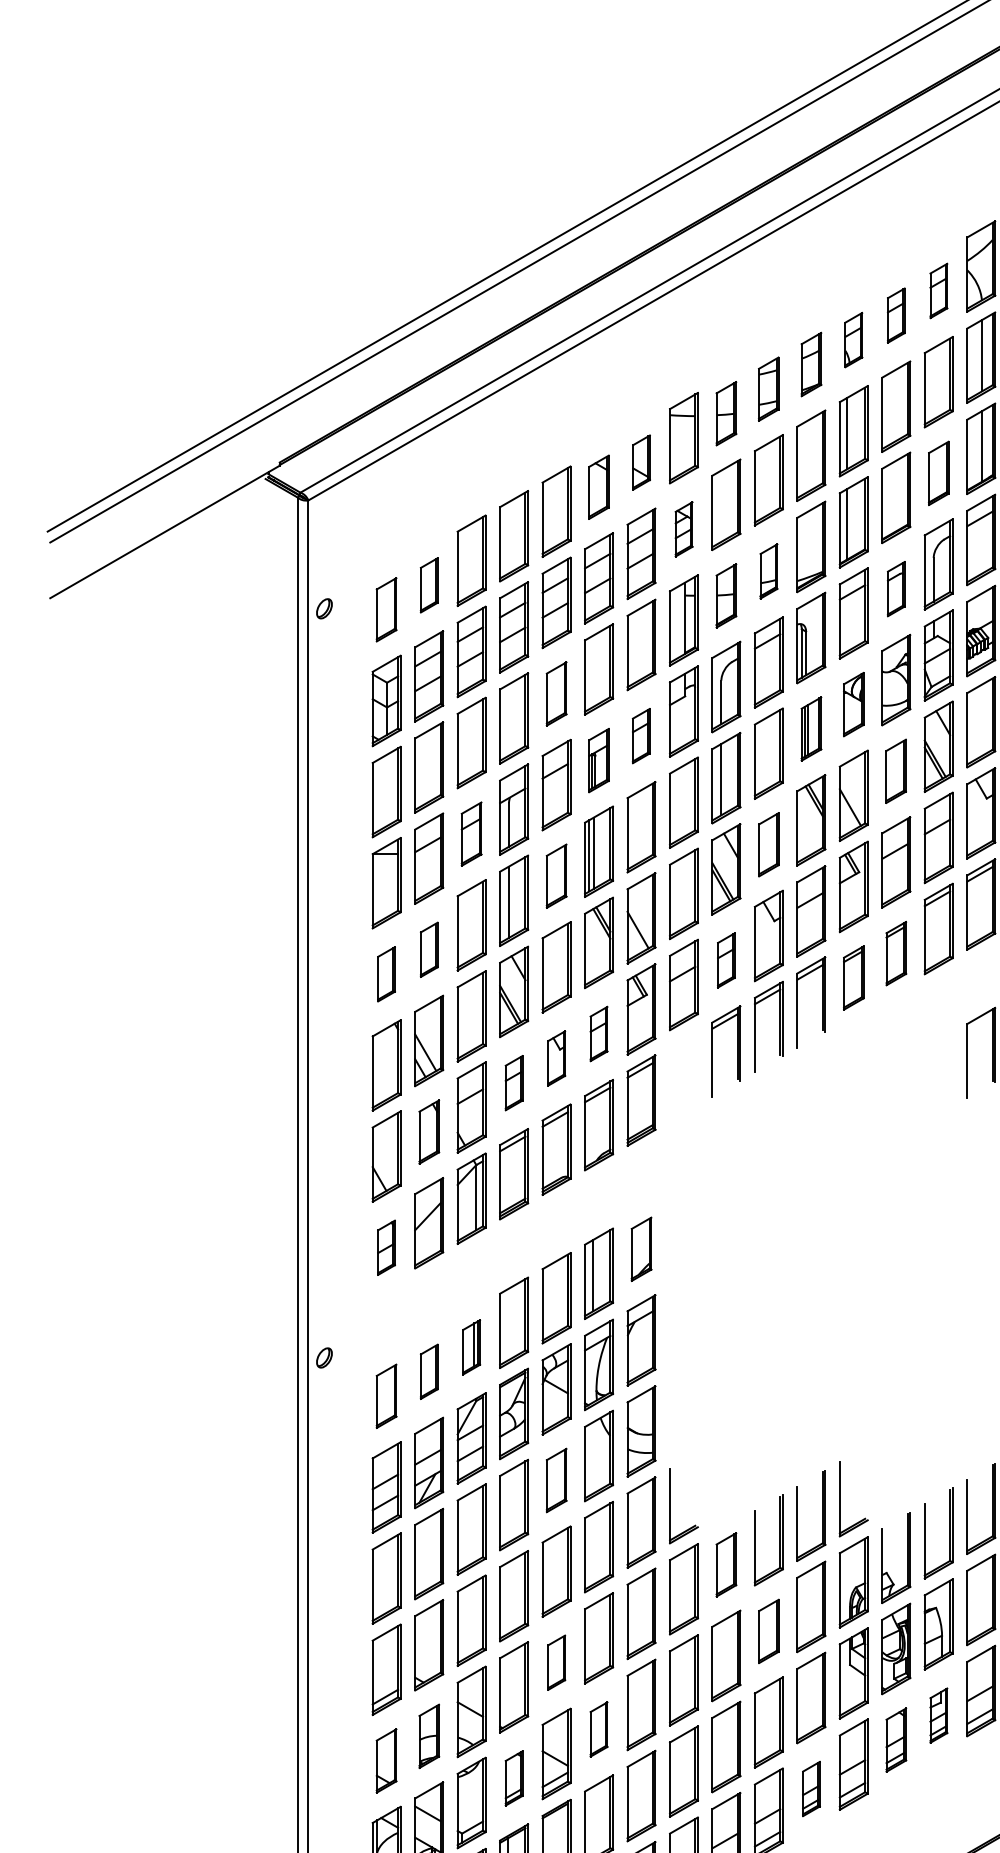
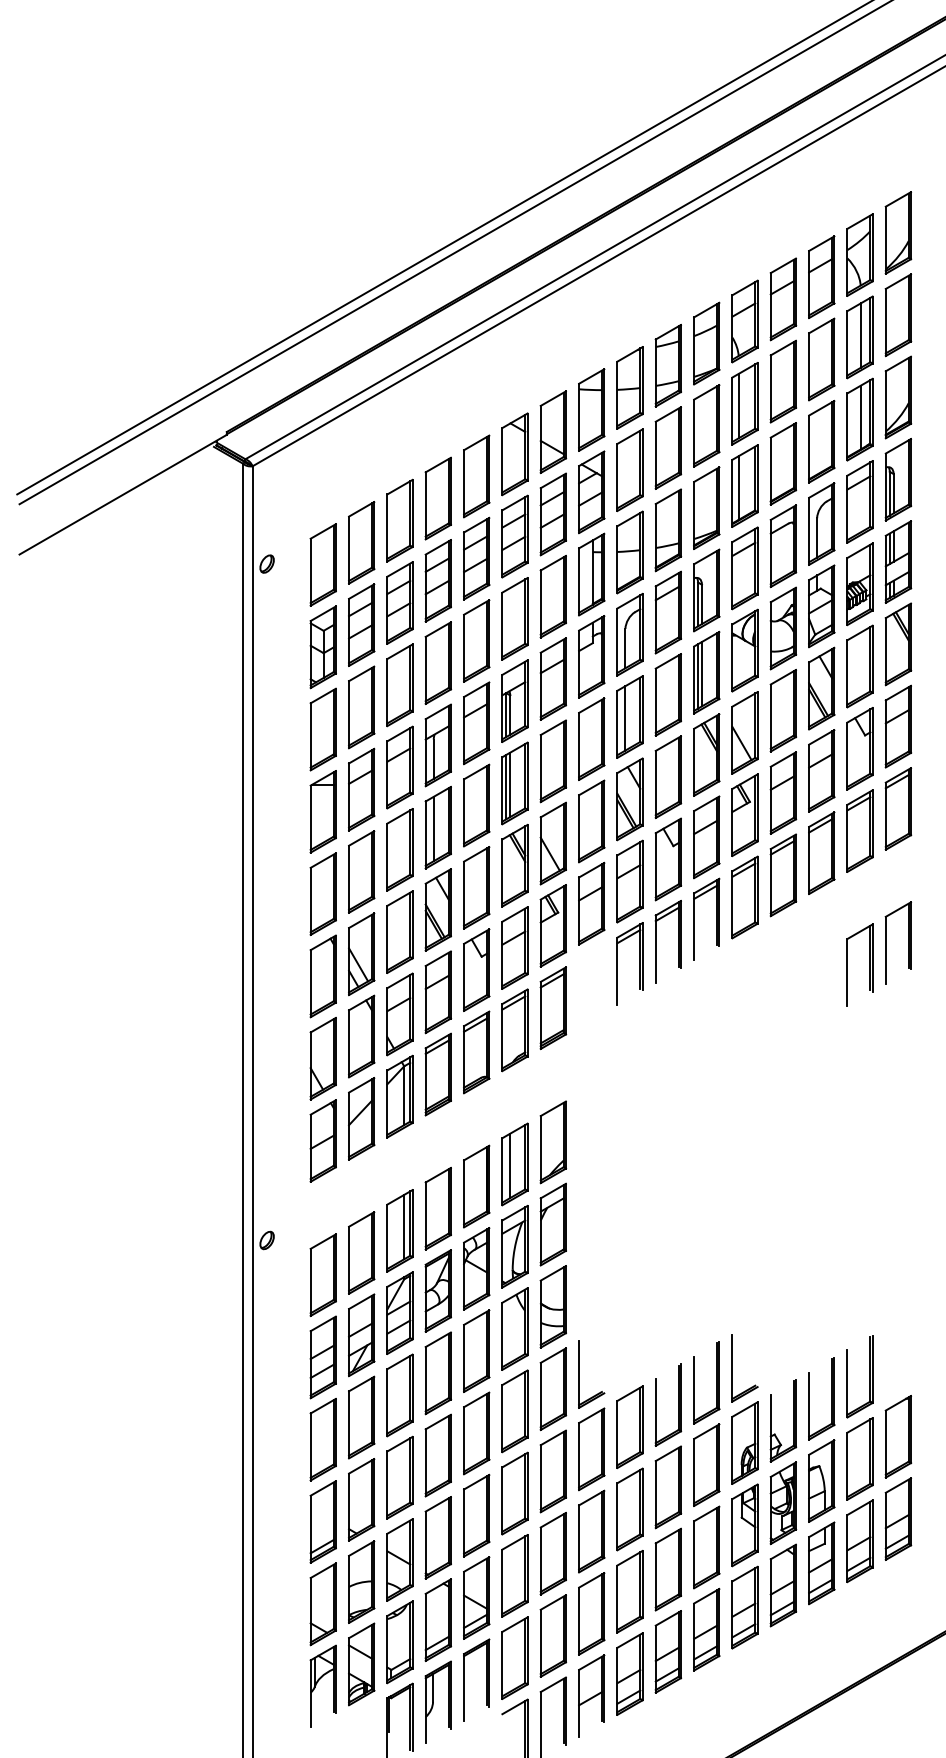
part: (938, 290) -> (821, 276), size x1.67
part: (896, 315) -> (783, 299), size x1.67
part: (853, 340) -> (744, 321), size x1.67
part: (811, 364) -> (706, 343), size x1.43
part: (767, 388) -> (667, 365), size x1.43
part: (725, 413) -> (629, 387), size x1.43
part: (641, 461) -> (553, 431), size x1.67
part: (938, 473) -> (821, 441), size x1.43
part: (598, 487) -> (514, 454), size x1.43
part: (683, 529) -> (591, 492), size x1.67
part: (769, 571) -> (668, 530), size x1.67
part: (429, 584) -> (361, 542), size x1.67
part: (896, 589) -> (783, 546), size x1.67
part: (725, 595) -> (629, 552), size x1.43
part: (385, 609) -> (322, 564), size x1.43
part: (556, 693) -> (476, 640), size x1.43
part: (853, 704) -> (744, 650), size x1.43
part: (811, 728) -> (706, 672), size x1.43
part: (640, 735) -> (552, 678), size x1.67
part: (598, 759) -> (514, 700), size x1.43
part: (895, 770) -> (782, 710), size x1.43
part: (471, 834) -> (399, 767), size x1.43
part: (769, 844) -> (668, 776), size x1.43
part: (556, 876) -> (476, 805), size x1.43
part: (429, 949) -> (361, 871), size x1.67
part: (896, 953) -> (783, 875), size x1.43
part: (725, 960) -> (629, 881), size x1.67
part: (385, 973) -> (322, 893), size x1.67
part: (853, 978) -> (744, 897), size x1.43
part: (598, 1033) -> (514, 947), size x1.67
part: (556, 1057) -> (476, 969), size x1.67
part: (514, 1083) -> (438, 992), size x1.67
part: (429, 1132) -> (361, 1036), size x1.43
part: (385, 1247) -> (322, 1140), size x1.67
part: (641, 1249) -> (553, 1142), size x1.43
part: (471, 1346) -> (399, 1230), size x1.67
part: (429, 1371) -> (361, 1252), size x1.67
part: (385, 1395) -> (322, 1274), size x1.43
part: (556, 1479) -> (476, 1350), size x1.43
part: (725, 1565) -> (629, 1427), size x1.43
part: (769, 1631) -> (668, 1487), size x1.43
part: (556, 1662) -> (476, 1515), size x1.67
part: (938, 1715) -> (821, 1563), size x1.67
part: (598, 1729) -> (514, 1575), size x1.67
part: (429, 1735) -> (361, 1581), size x1.43
part: (896, 1740) -> (783, 1585), size x1.43
part: (385, 1761) -> (322, 1604), size x1.43
part: (514, 1777) -> (438, 1619), size x1.67
part: (811, 1788) -> (706, 1629), size x1.67

